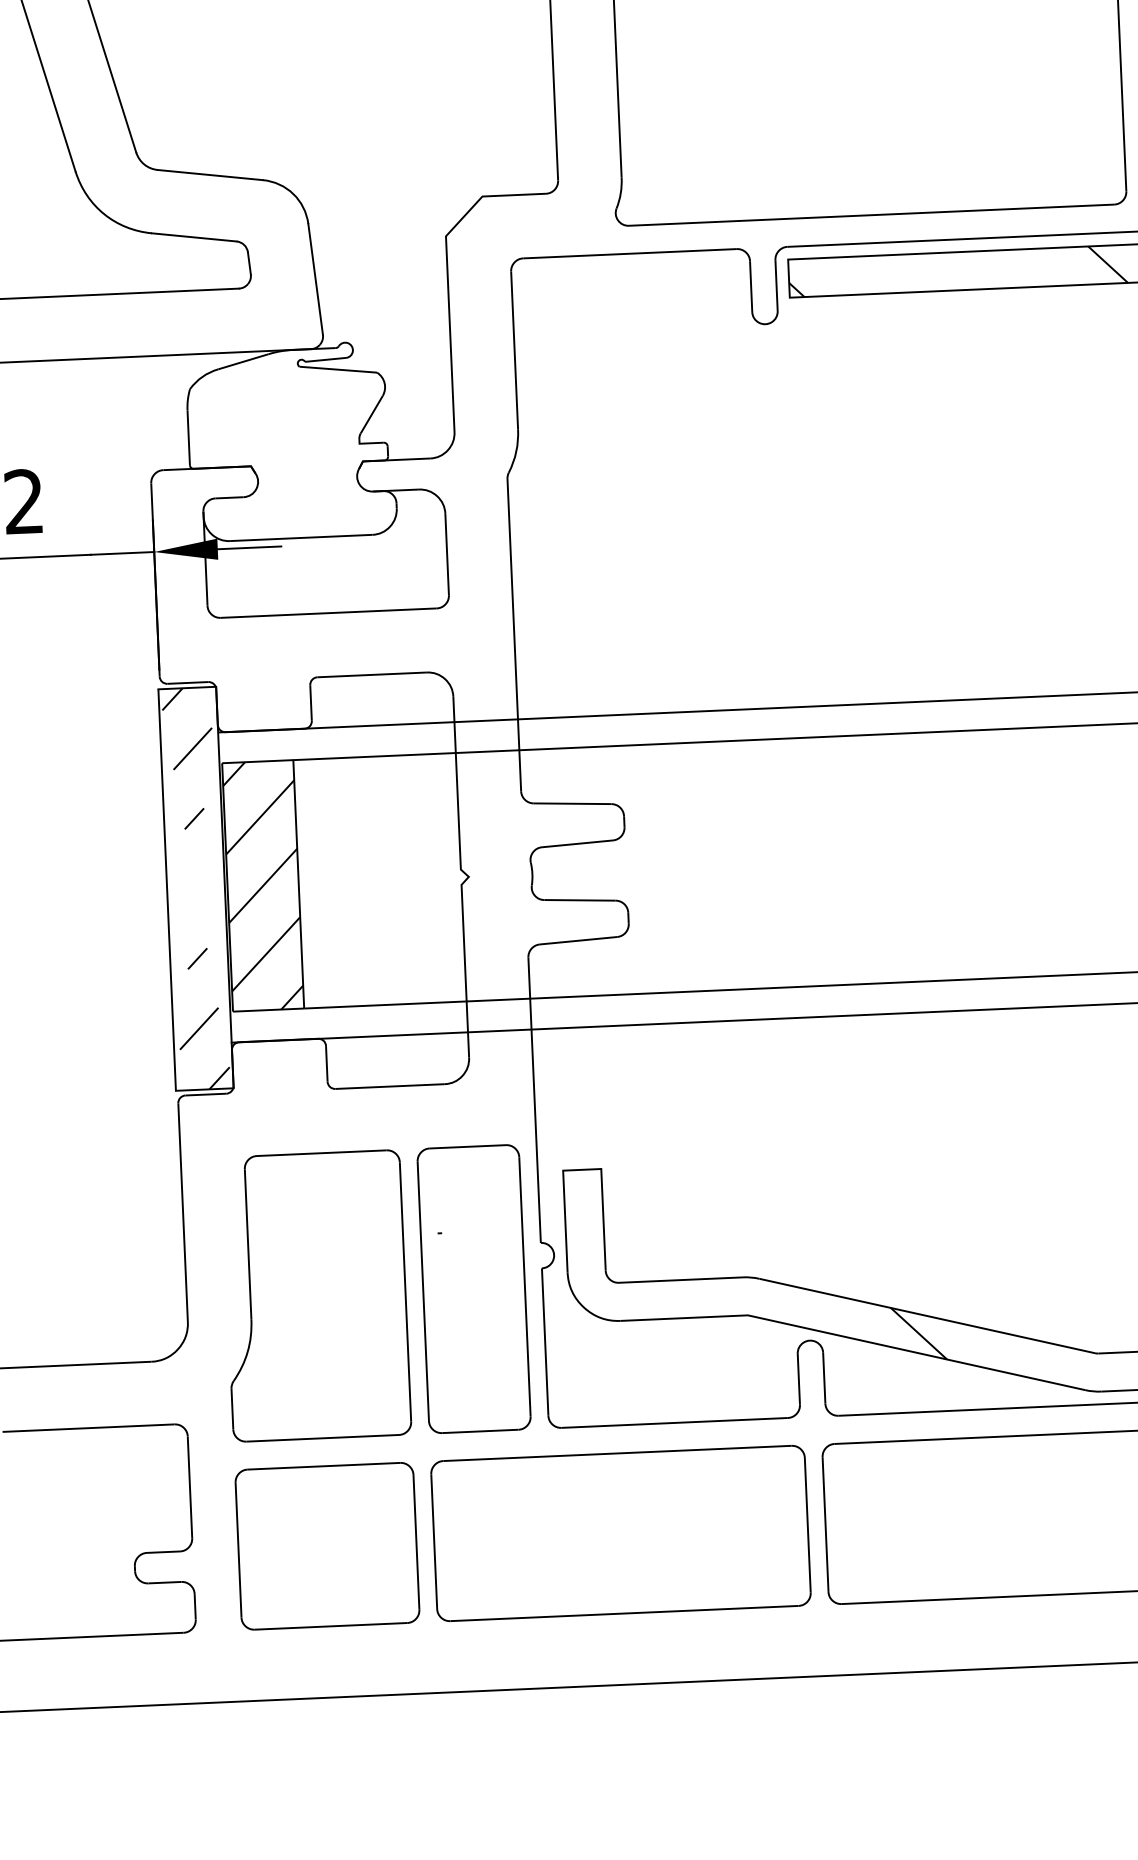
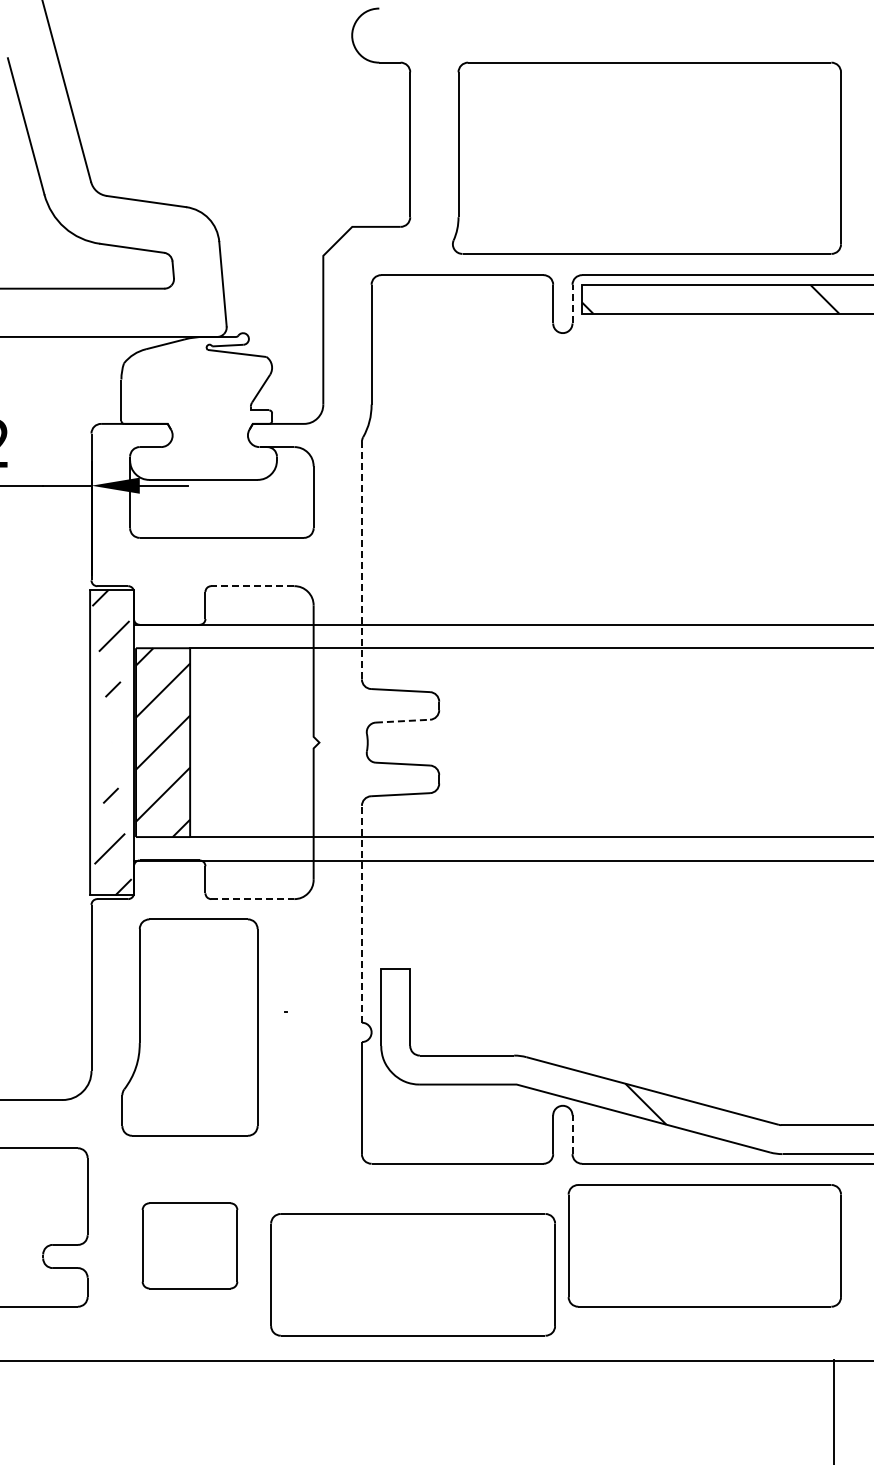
line: (776, 284) -> (572, 303), solid -> dashed
line: (513, 634) -> (361, 560), solid -> dashed
line: (371, 675) -> (252, 586), solid -> dashed
line: (578, 844) -> (403, 721), solid -> dashed
line: (389, 1087) -> (252, 899), solid -> dashed
line: (533, 1099) -> (361, 913), solid -> dashed
part: (473, 1289) -> (309, 1055), removed
part: (315, 1295) -> (189, 1027), moved
line: (824, 1377) -> (572, 1134), solid -> dashed
part: (620, 1533) -> (412, 1274), moved
part: (326, 1545) -> (189, 1245), size x0.7

